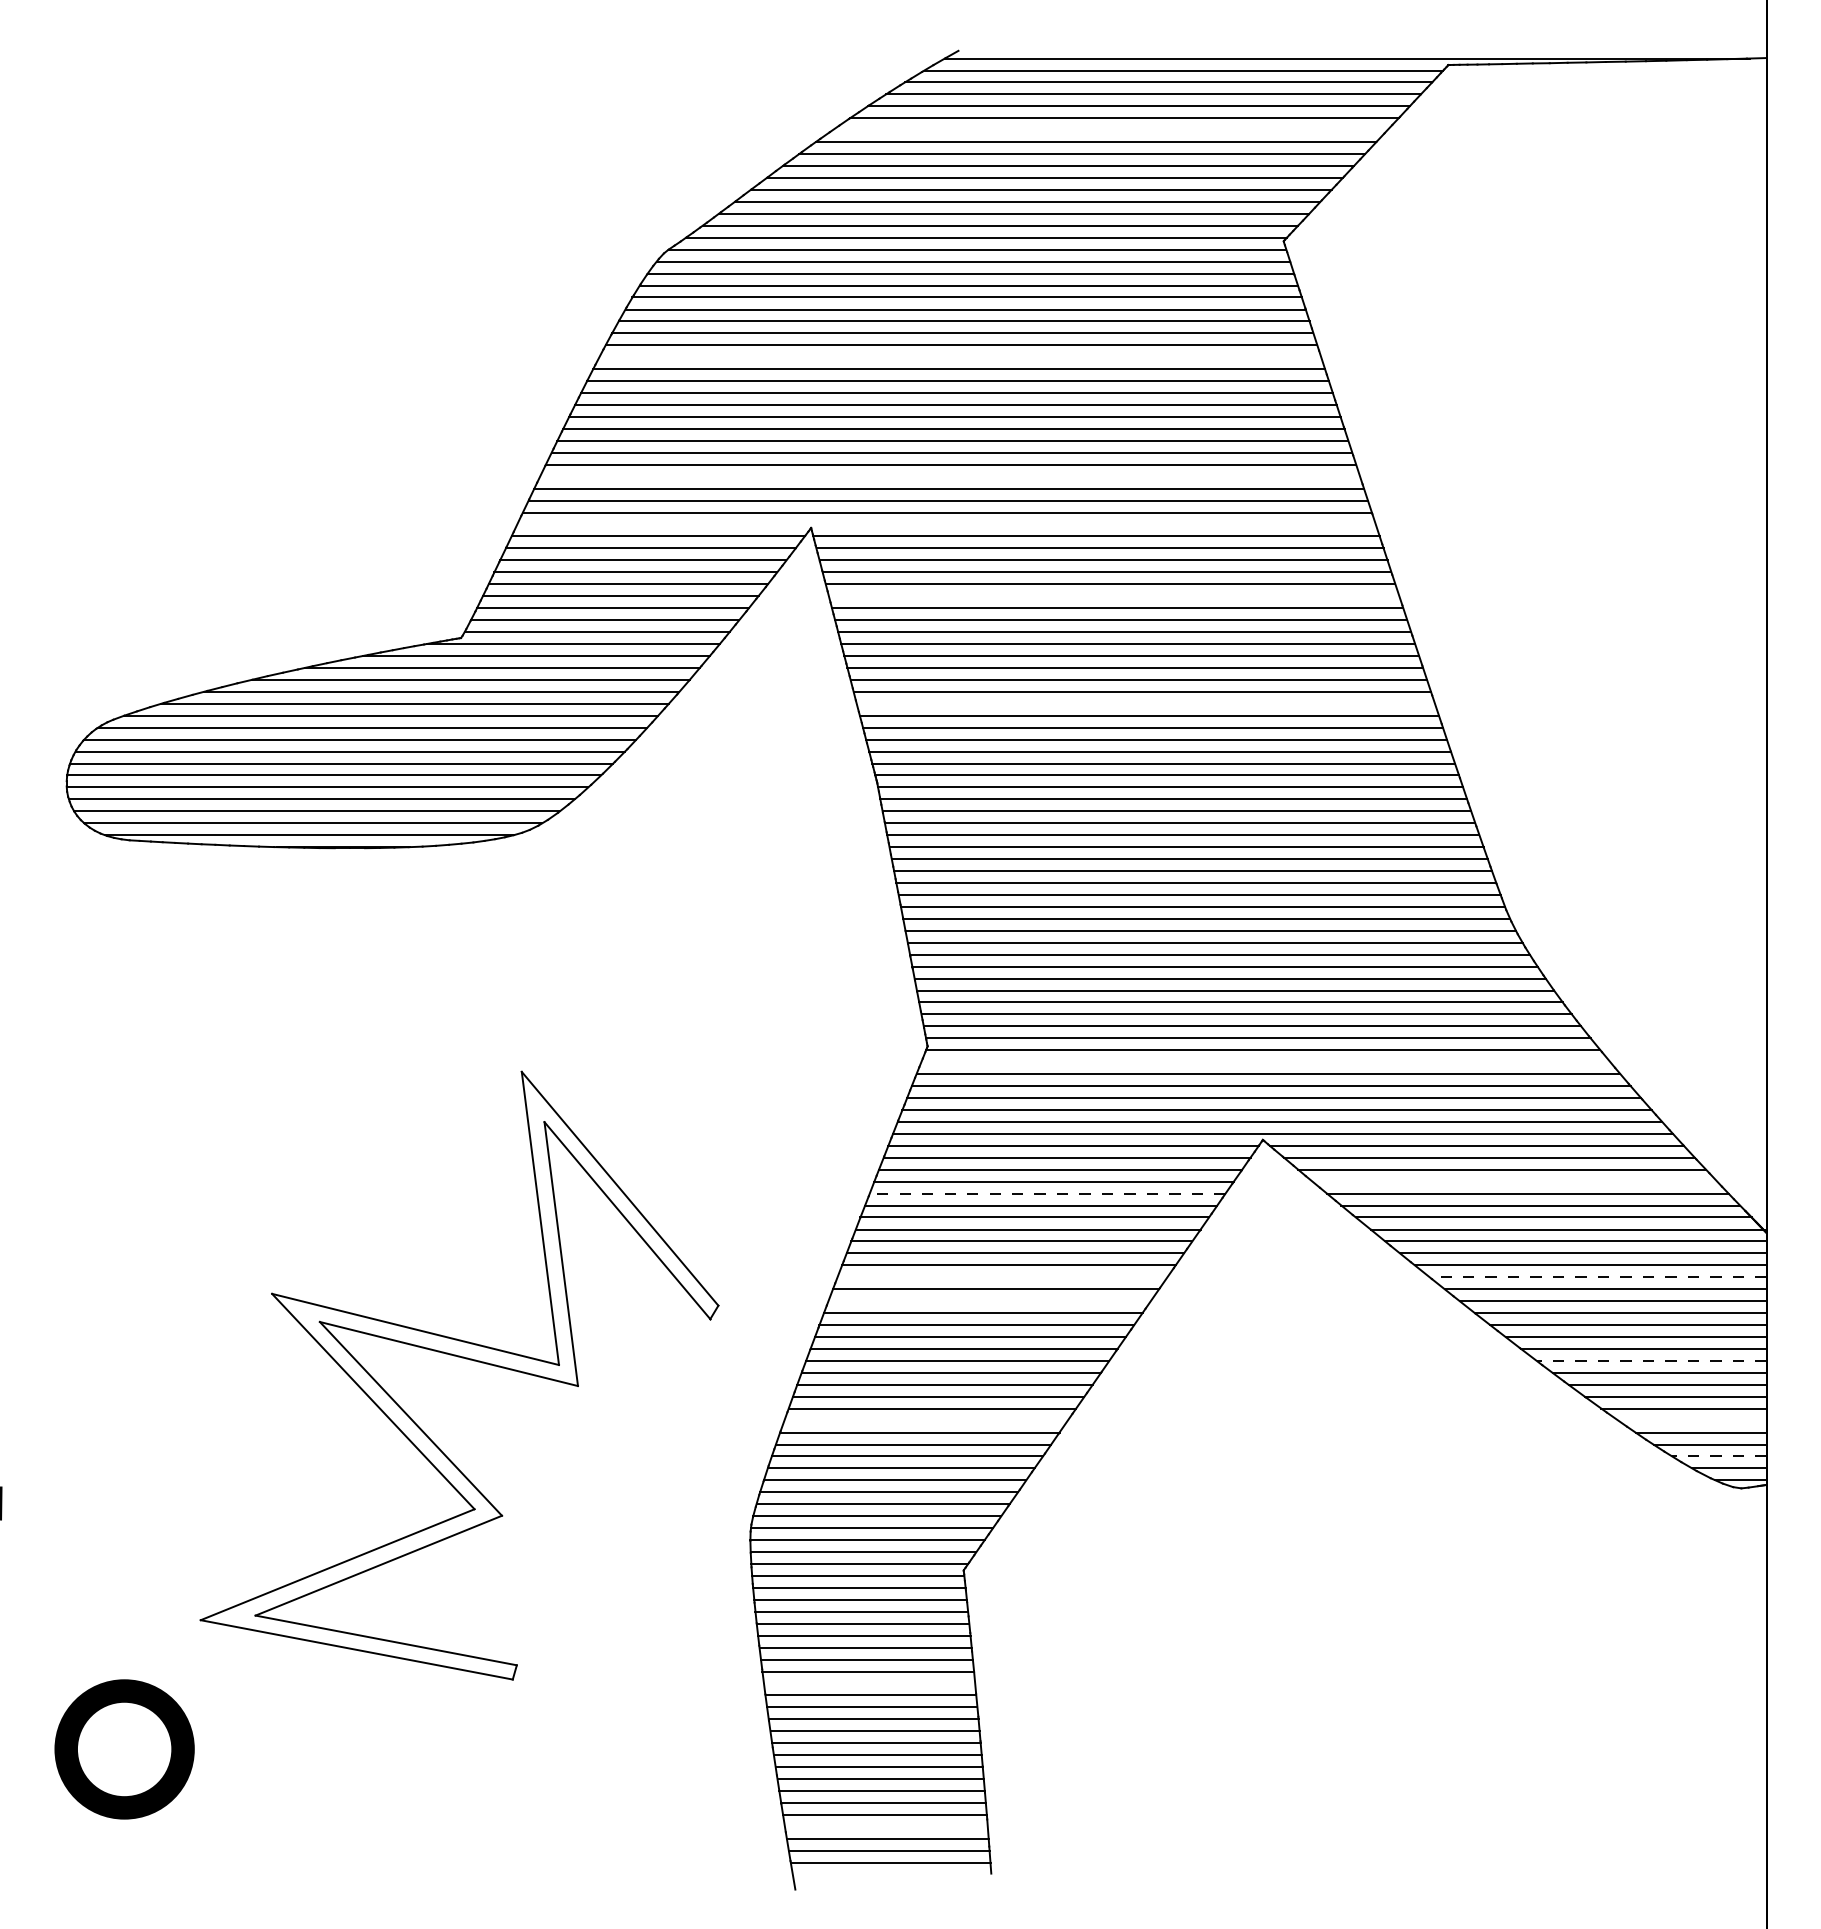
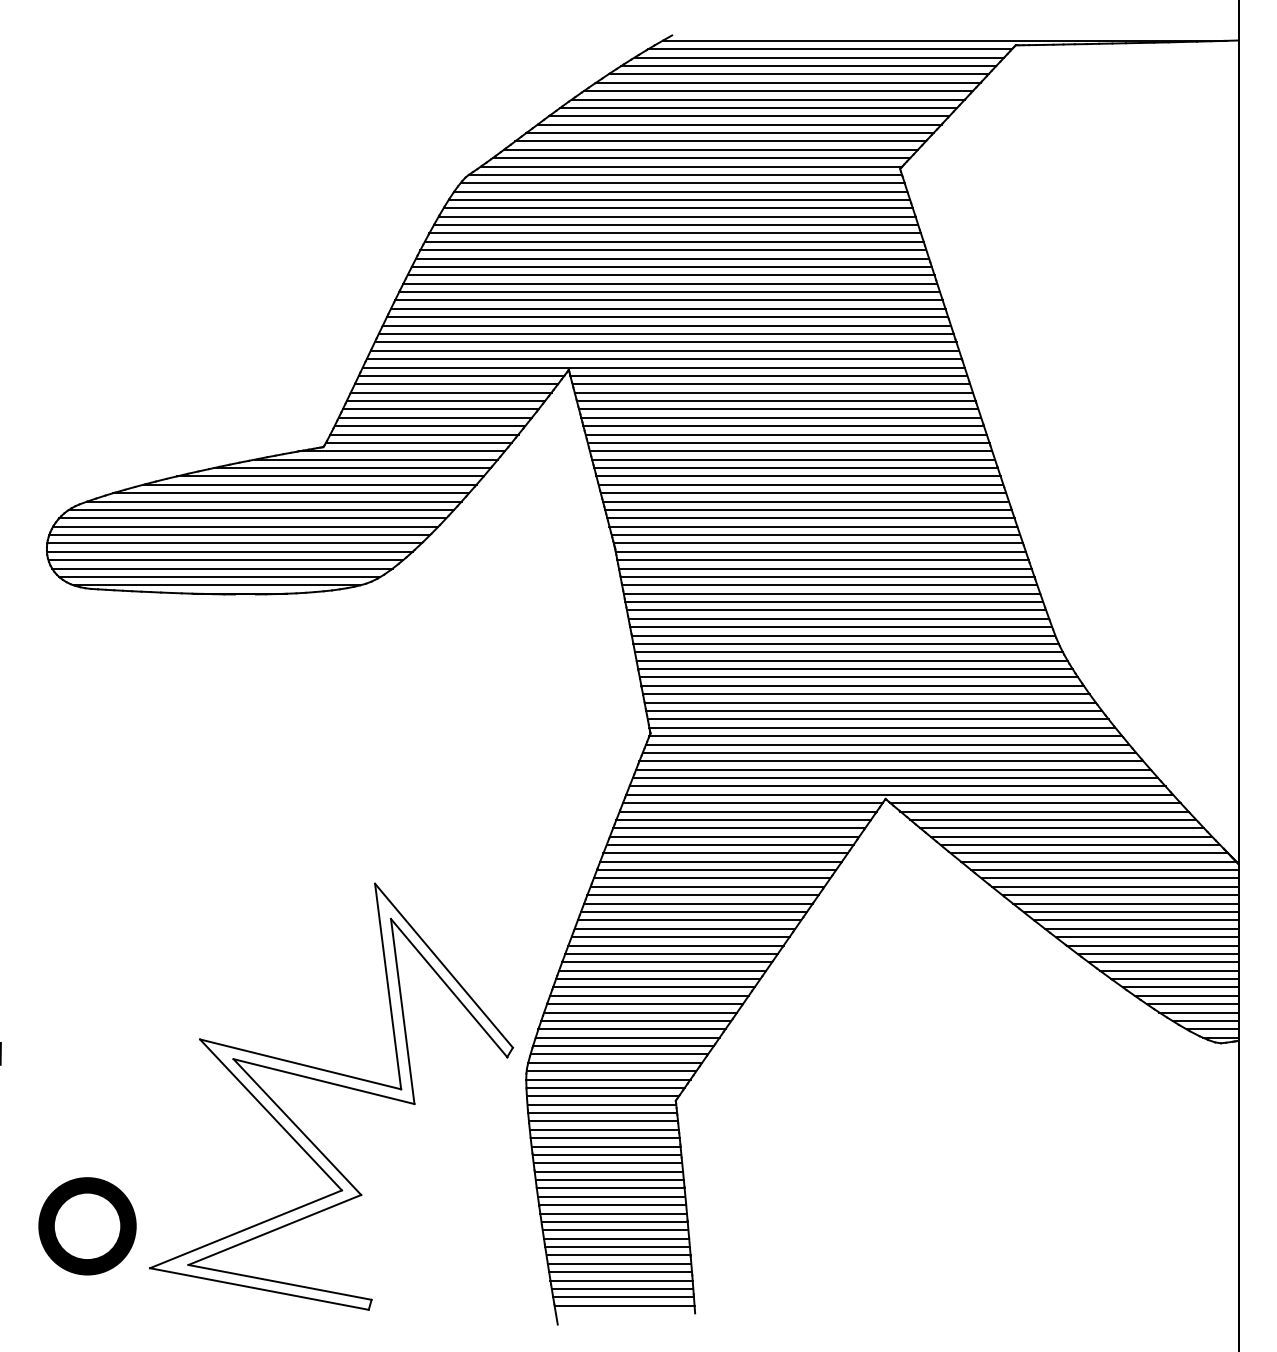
line: (1109, 130) -> (778, 91), added
line: (960, 357) -> (673, 250), added
line: (950, 476) -> (666, 333), added
line: (946, 524) -> (663, 367), added
line: (1113, 596) -> (780, 417), added
line: (1145, 703) -> (803, 493), added
line: (1265, 1062) -> (887, 744), added
line: (1514, 1181) -> (1061, 828), added
line: (1047, 1193) -> (734, 836), dashed -> solid
line: (1002, 1277) -> (703, 895), added
line: (1597, 1277) -> (1120, 895), dashed -> solid
line: (989, 1301) -> (693, 912), added
part: (462, 1358) -> (333, 1084), moved
line: (1651, 1360) -> (1158, 953), dashed -> solid
line: (925, 1420) -> (649, 995), added
line: (1692, 1420) -> (1186, 995), added
line: (1718, 1456) -> (1204, 1020), dashed -> solid
line: (869, 1683) -> (609, 1180), added
line: (885, 1826) -> (620, 1280), added

